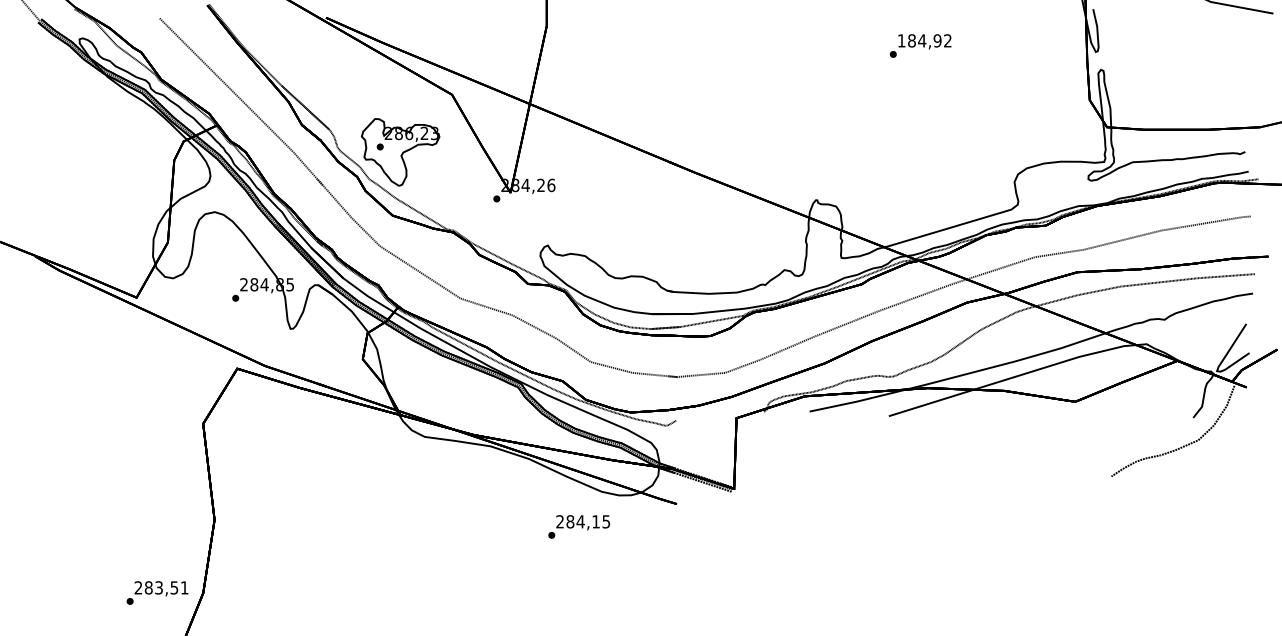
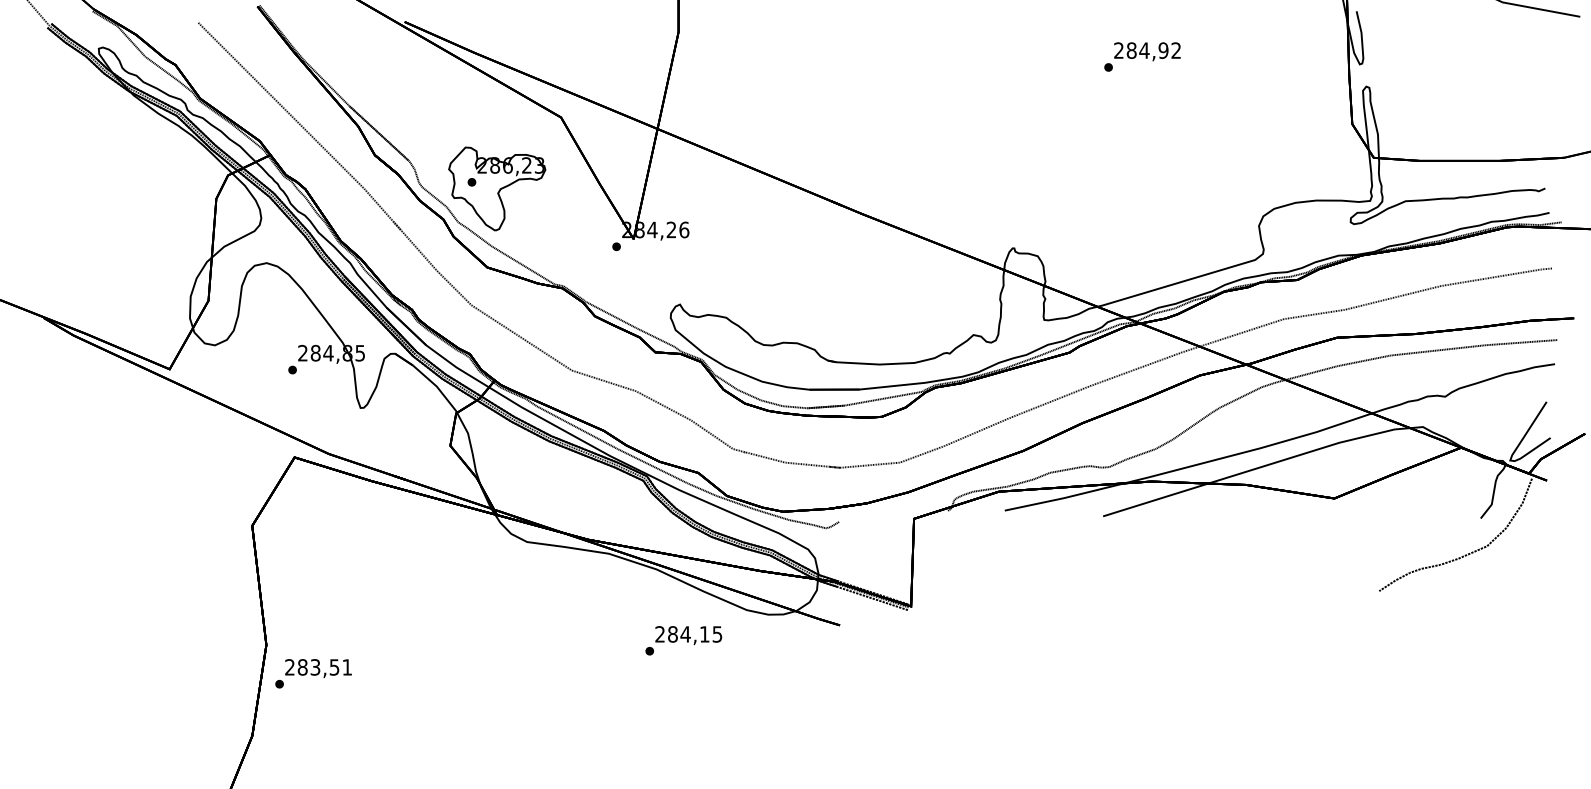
text: (901, 40) -> (1118, 50), 184,92 -> 284,92
text: (578, 526) -> (683, 640), moved
text: (157, 592) -> (313, 673), moved

